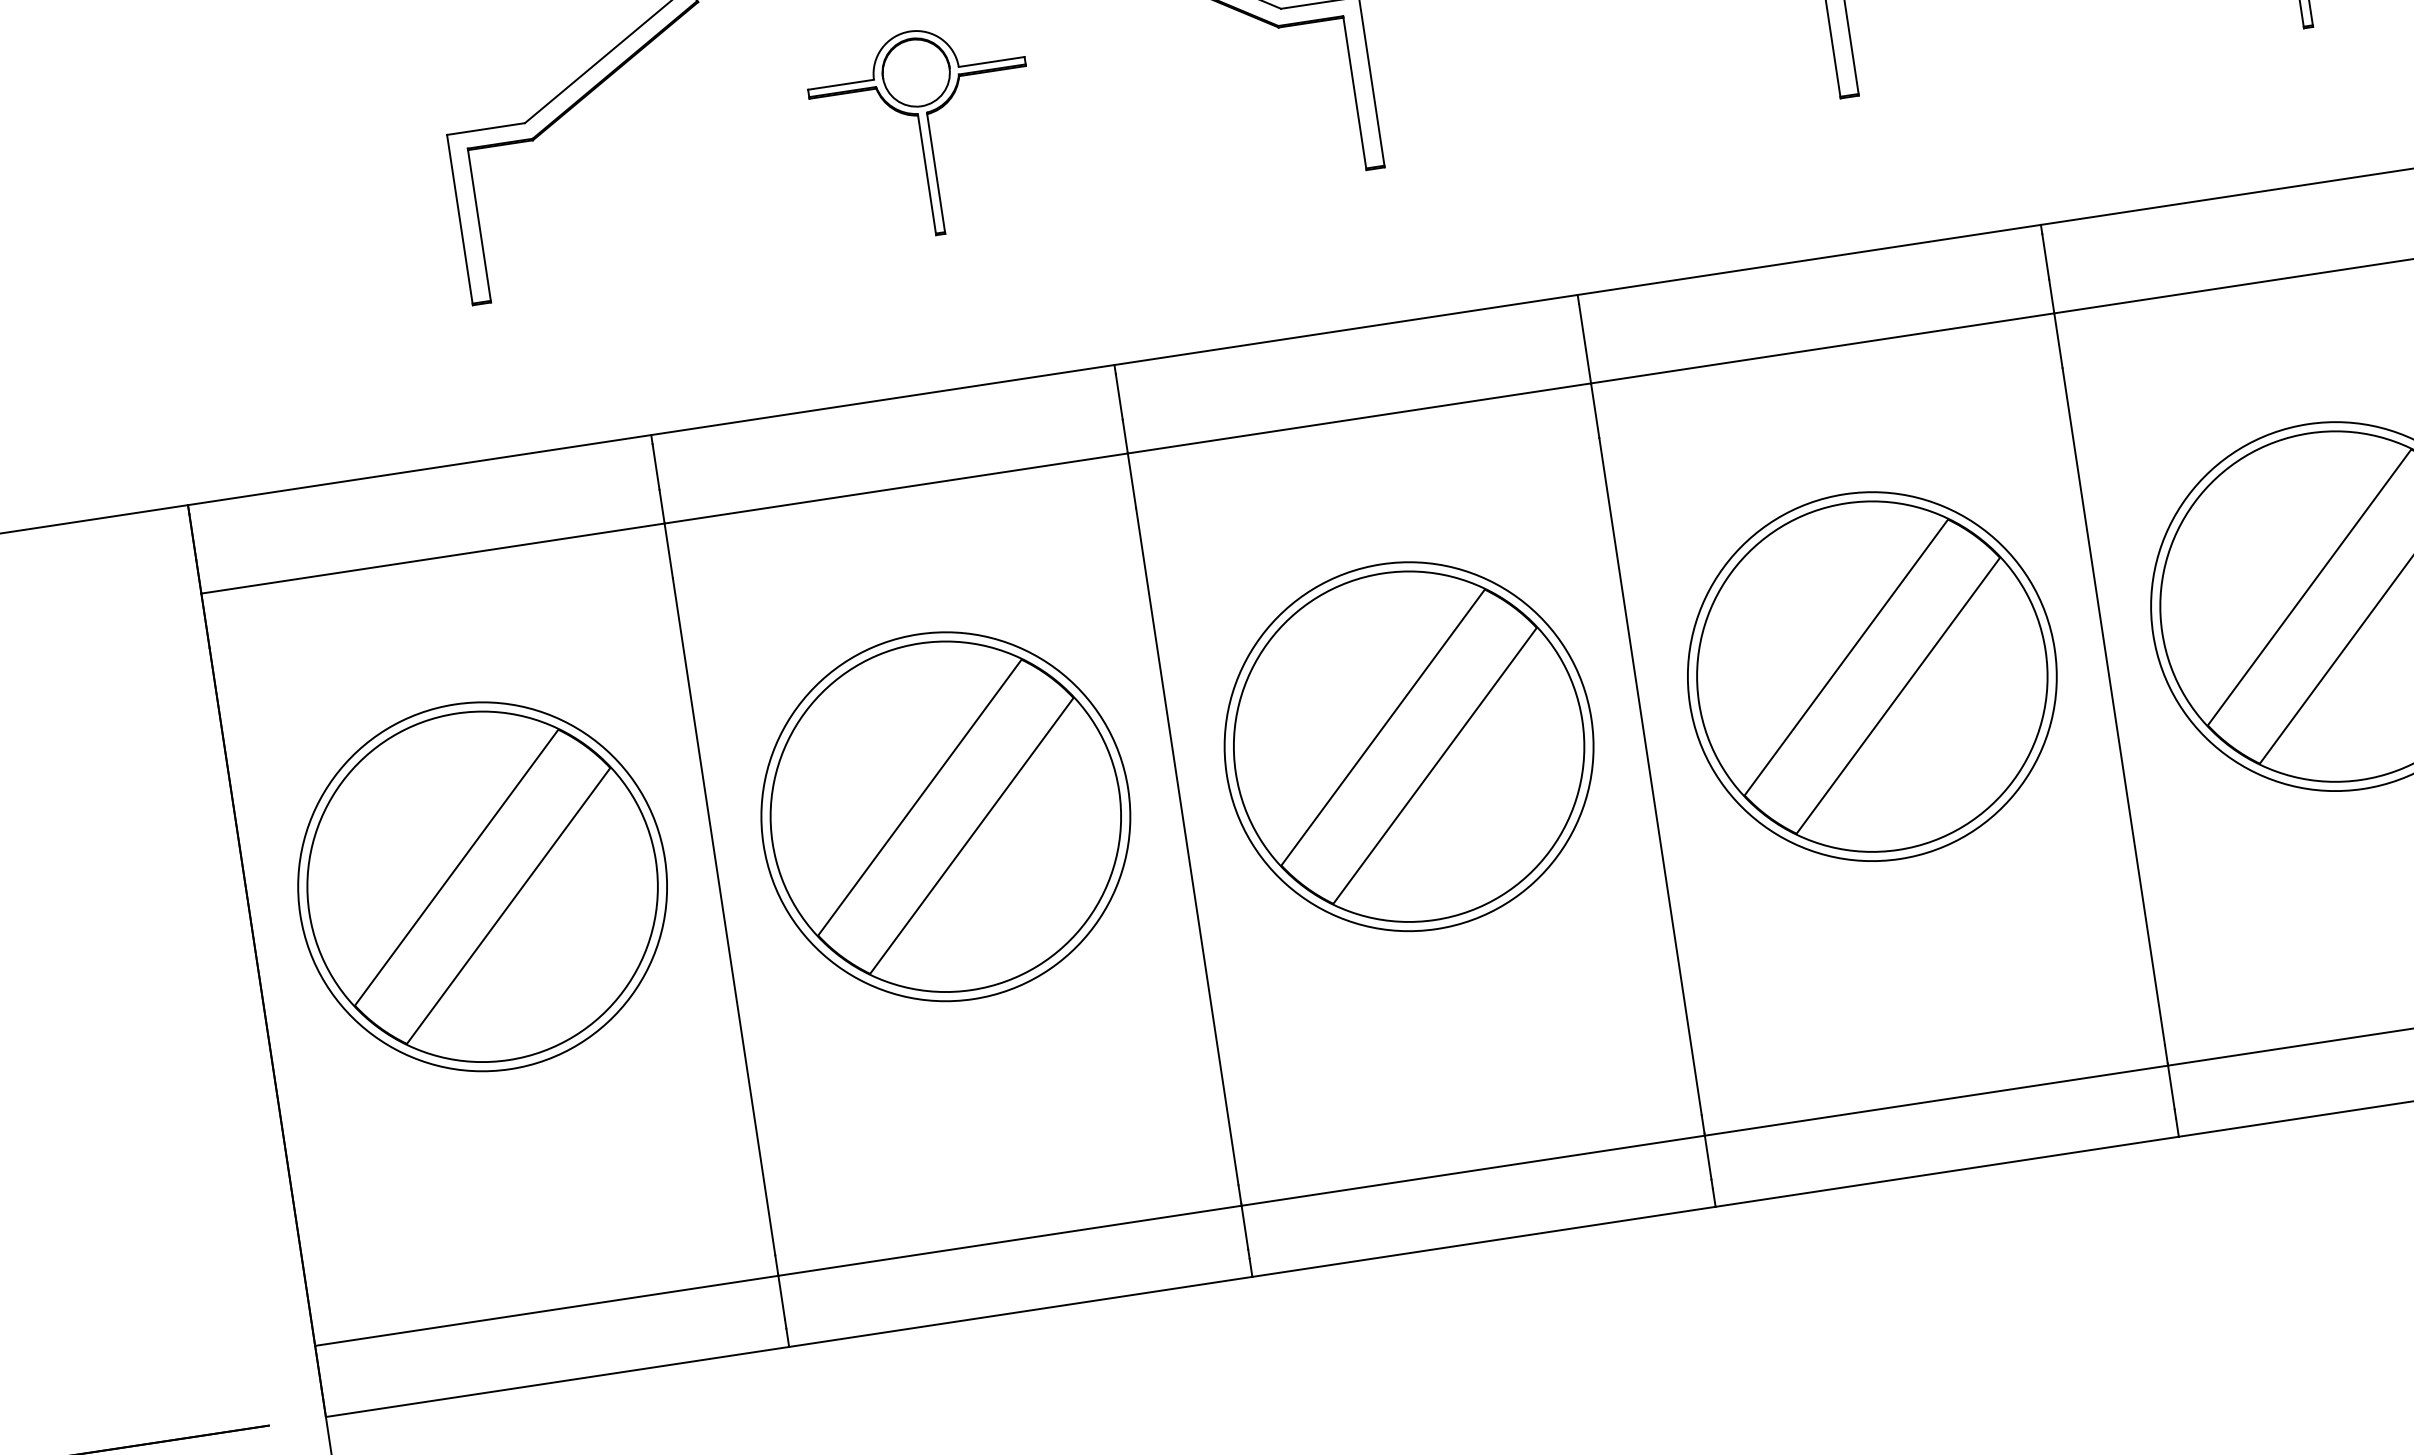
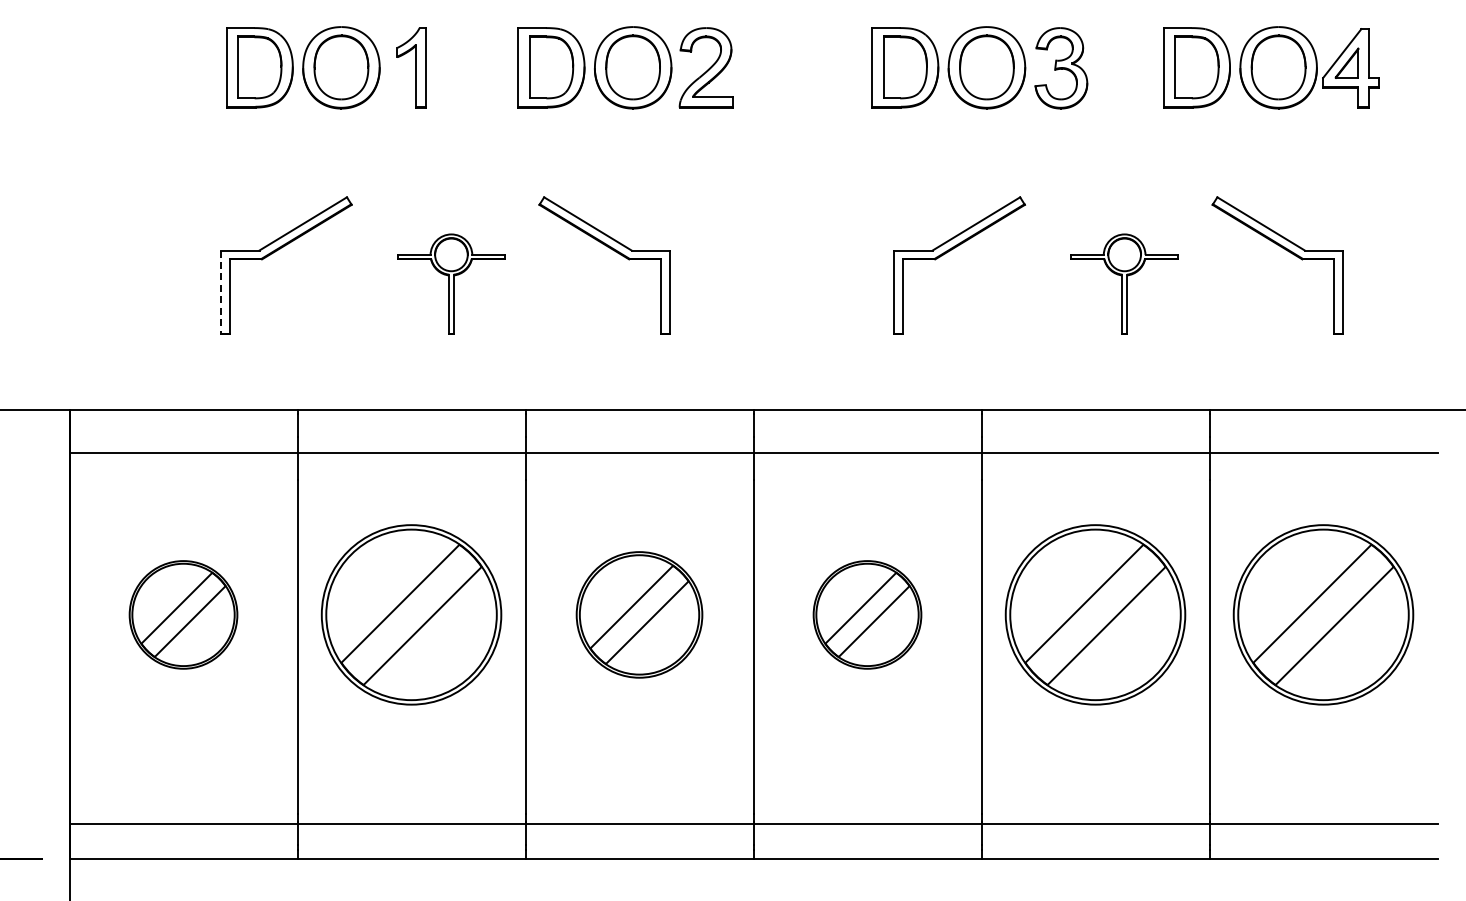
line: (460, 220) -> (221, 292), solid -> dashed
part: (1872, 675) -> (867, 614), size x0.6
part: (1408, 745) -> (639, 614), size x0.7
part: (482, 886) -> (183, 614), size x0.6

